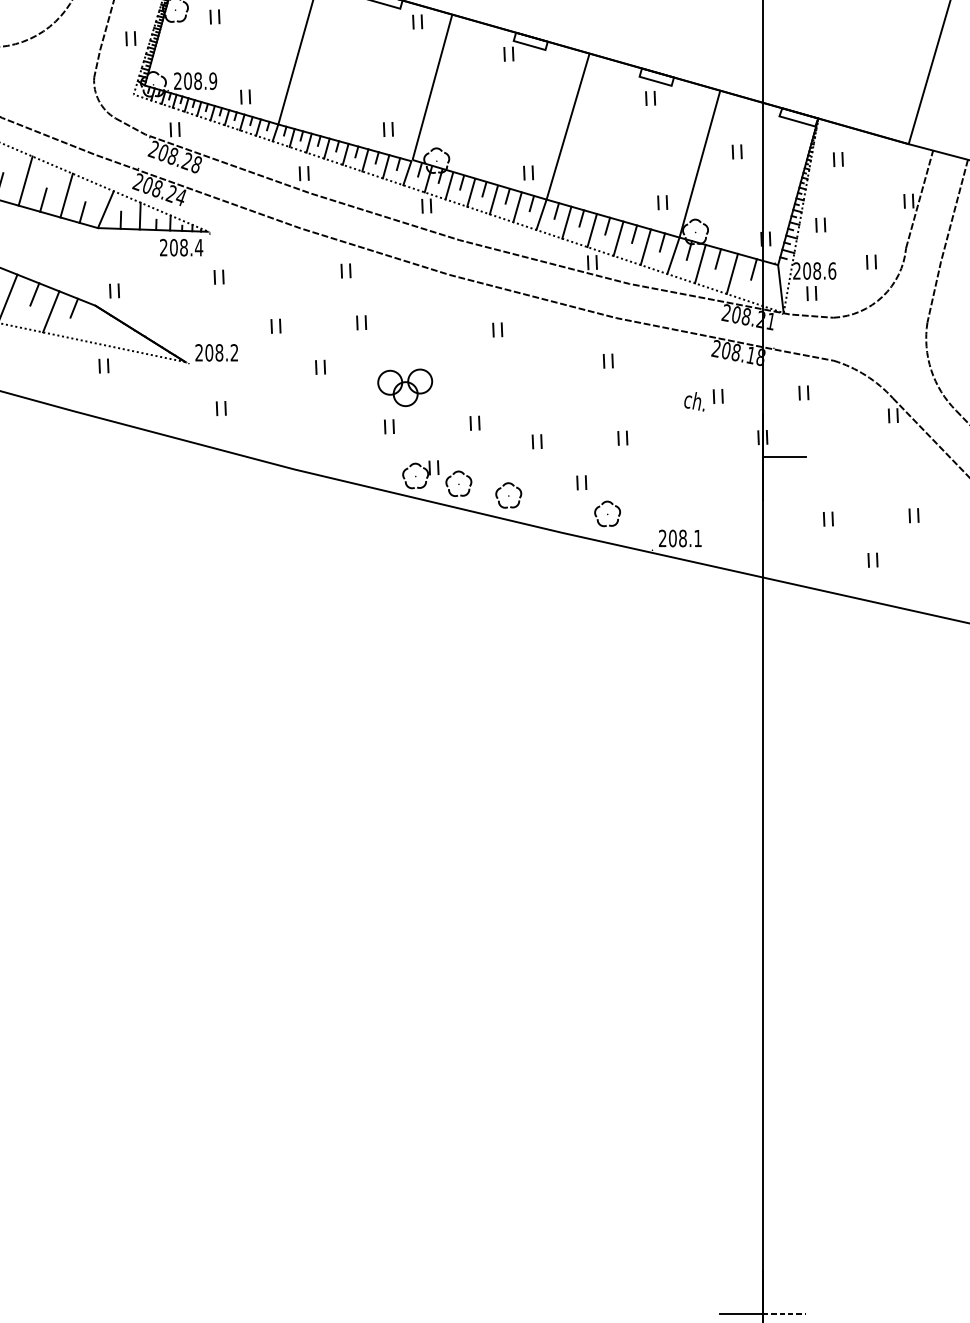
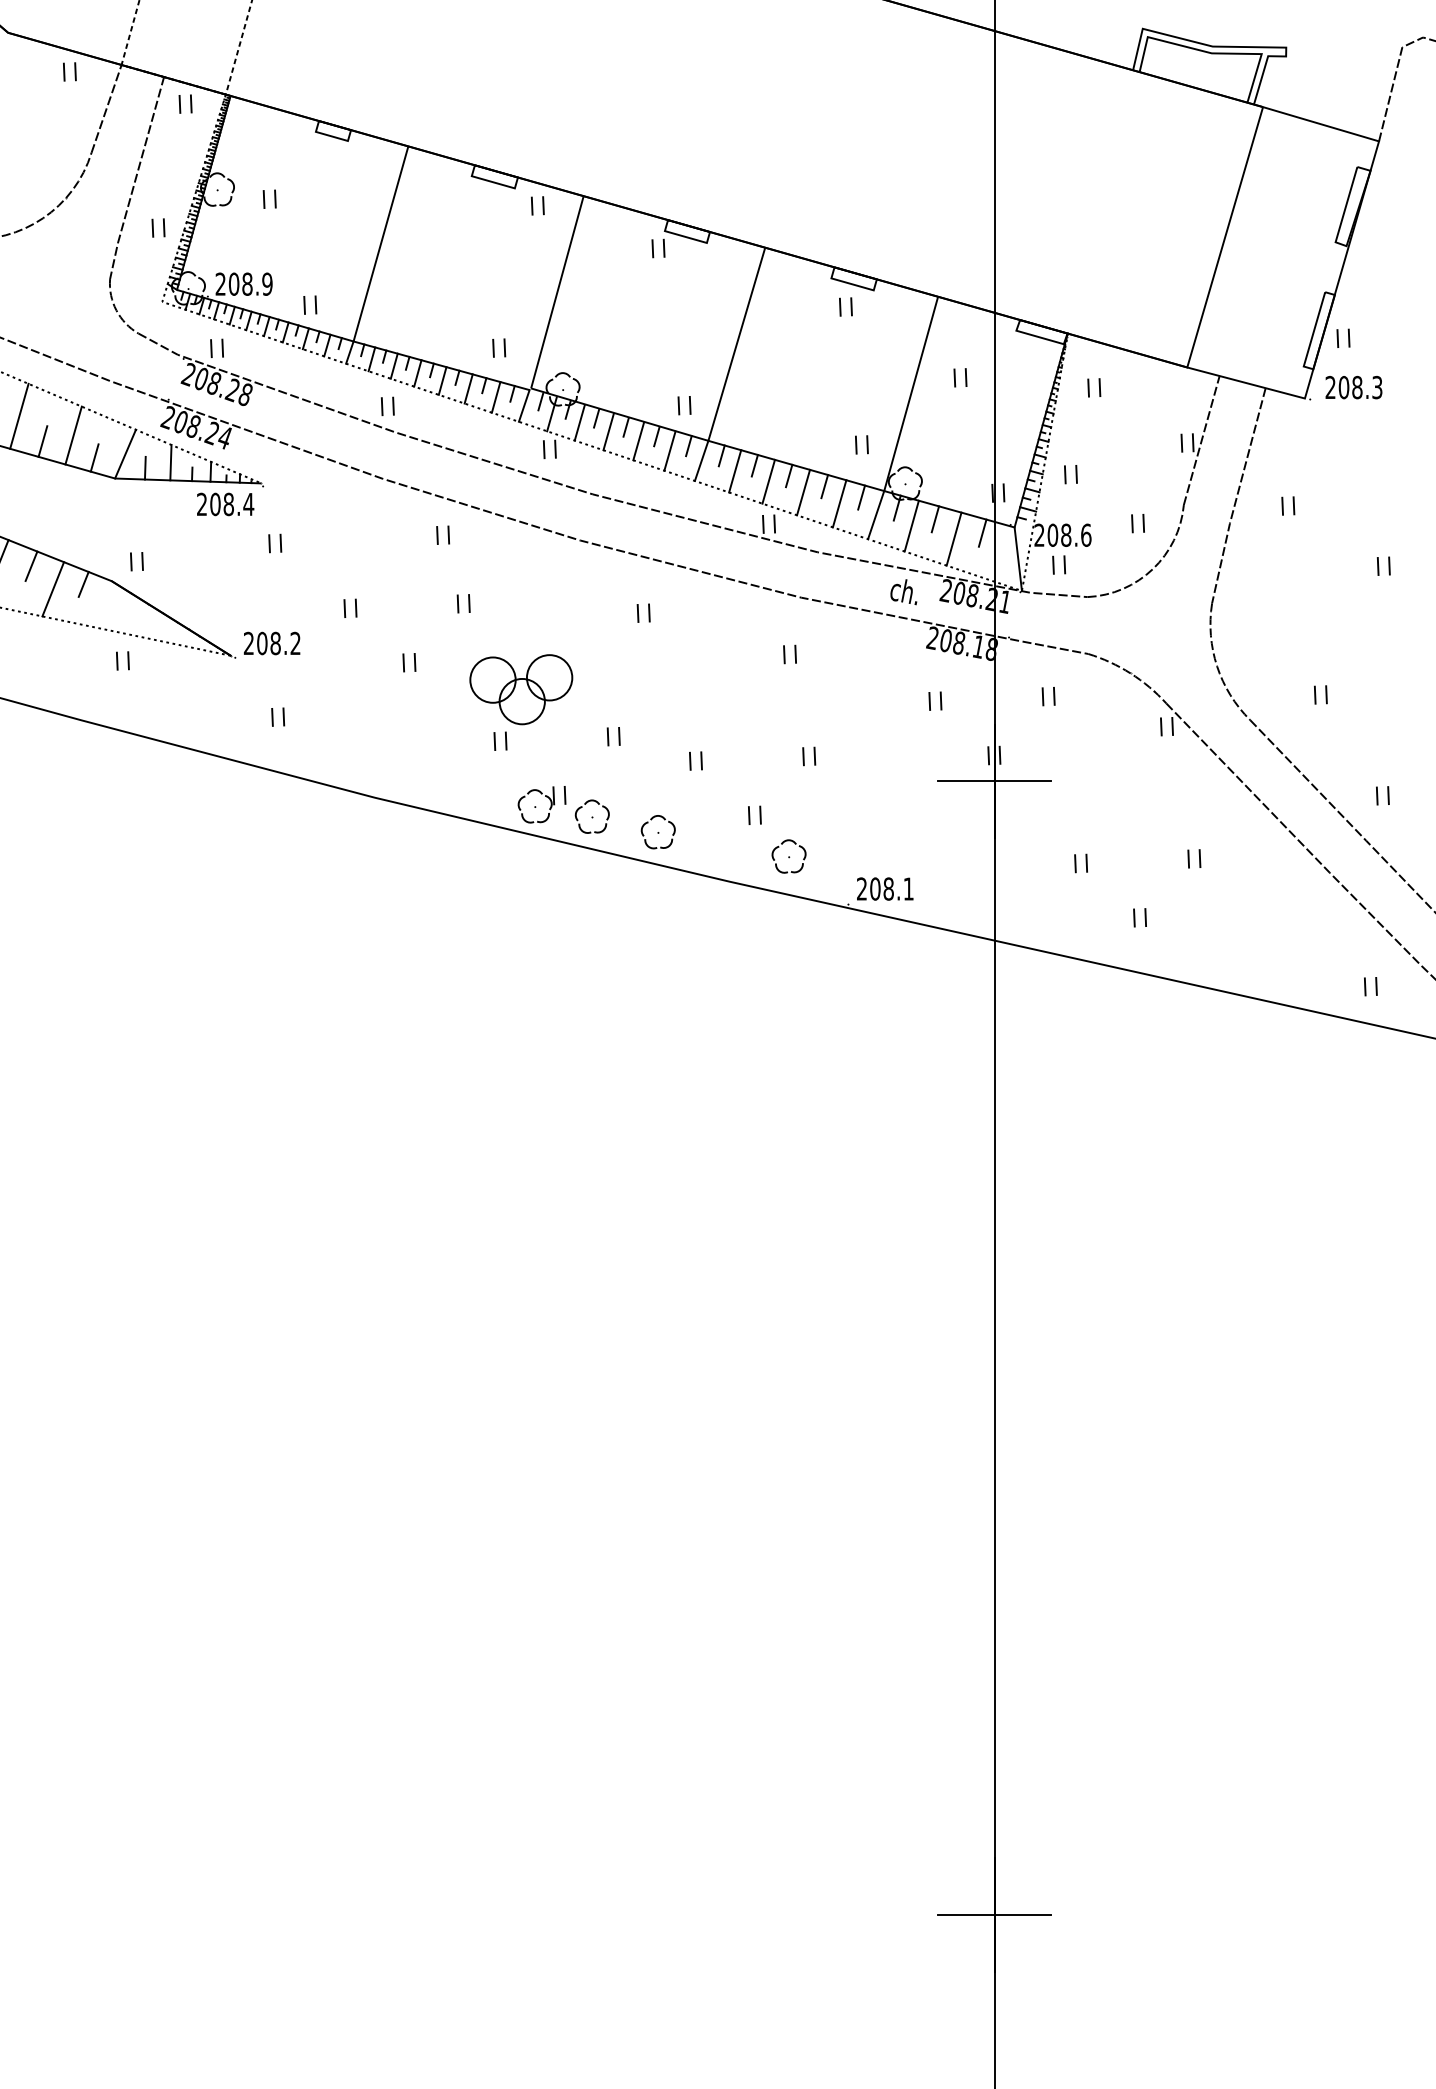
part: (405, 387) -> (521, 689), size x1.43
text: (694, 401) -> (903, 592), moved
line: (741, 457) -> (965, 781), added
line: (784, 1313) -> (1023, 1914), dashed -> solid

